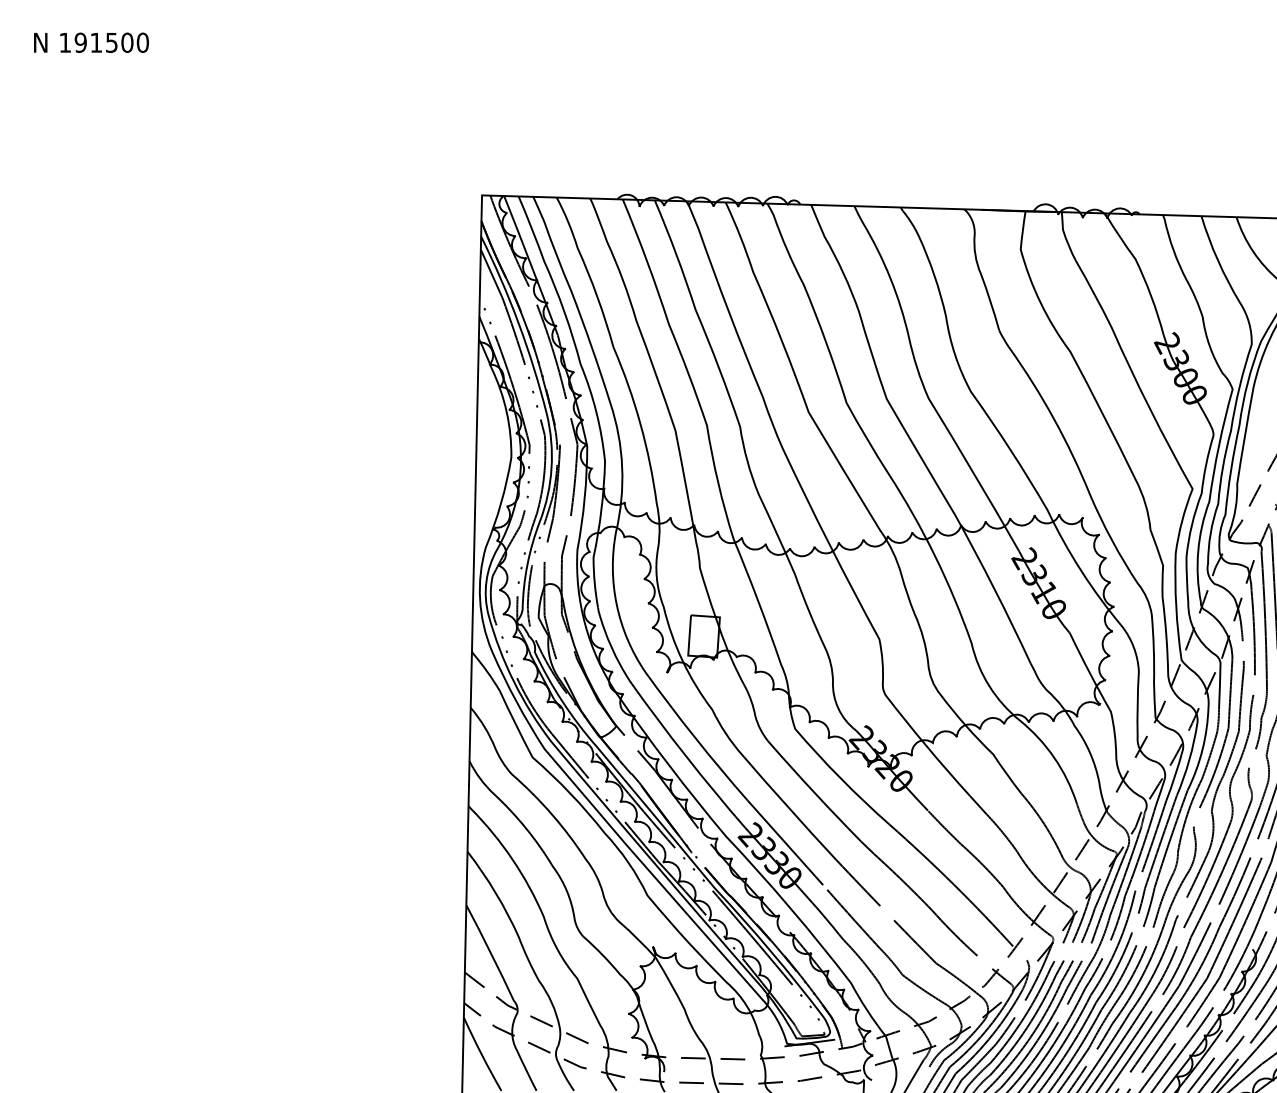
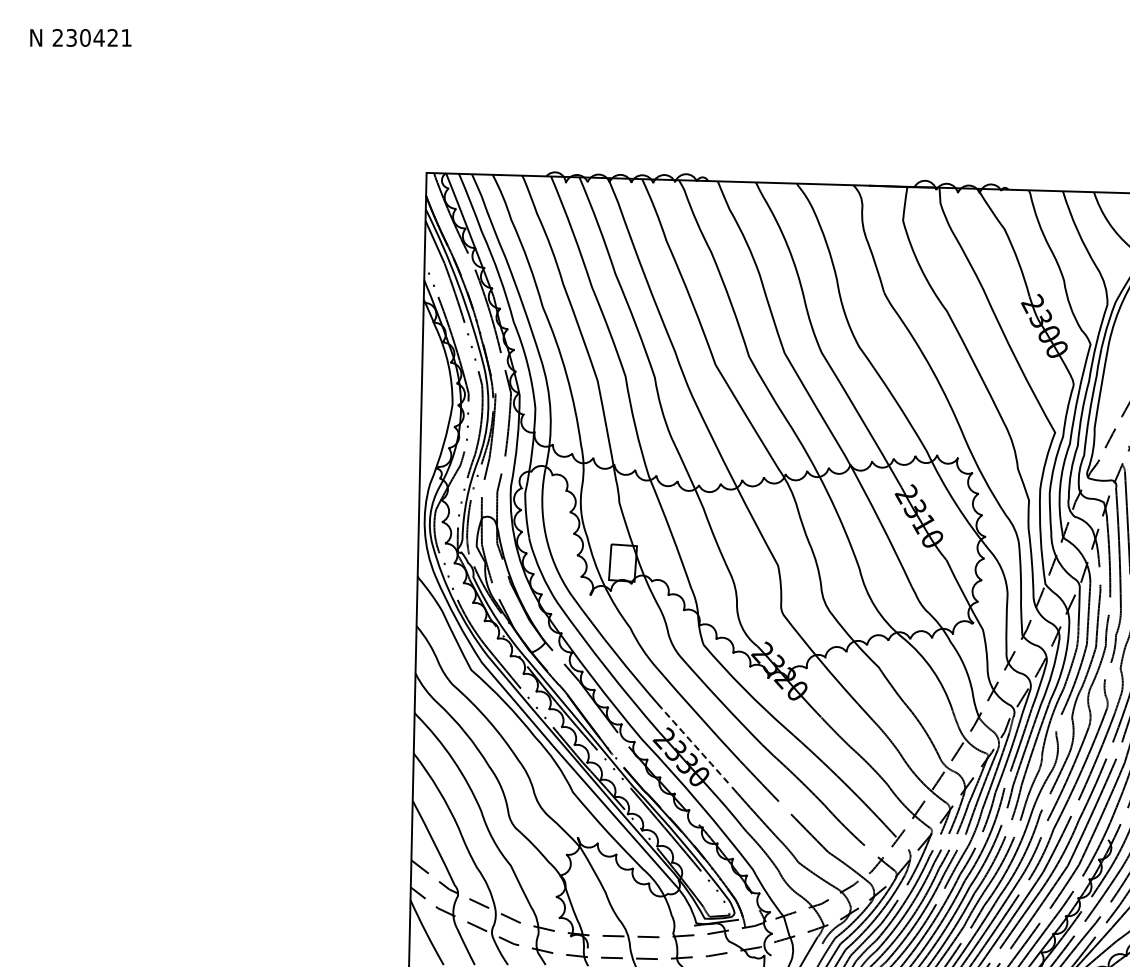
text: (103, 42) -> (91, 37), 191500 -> 230421
line: (784, 842) -> (694, 745), solid -> dashed

